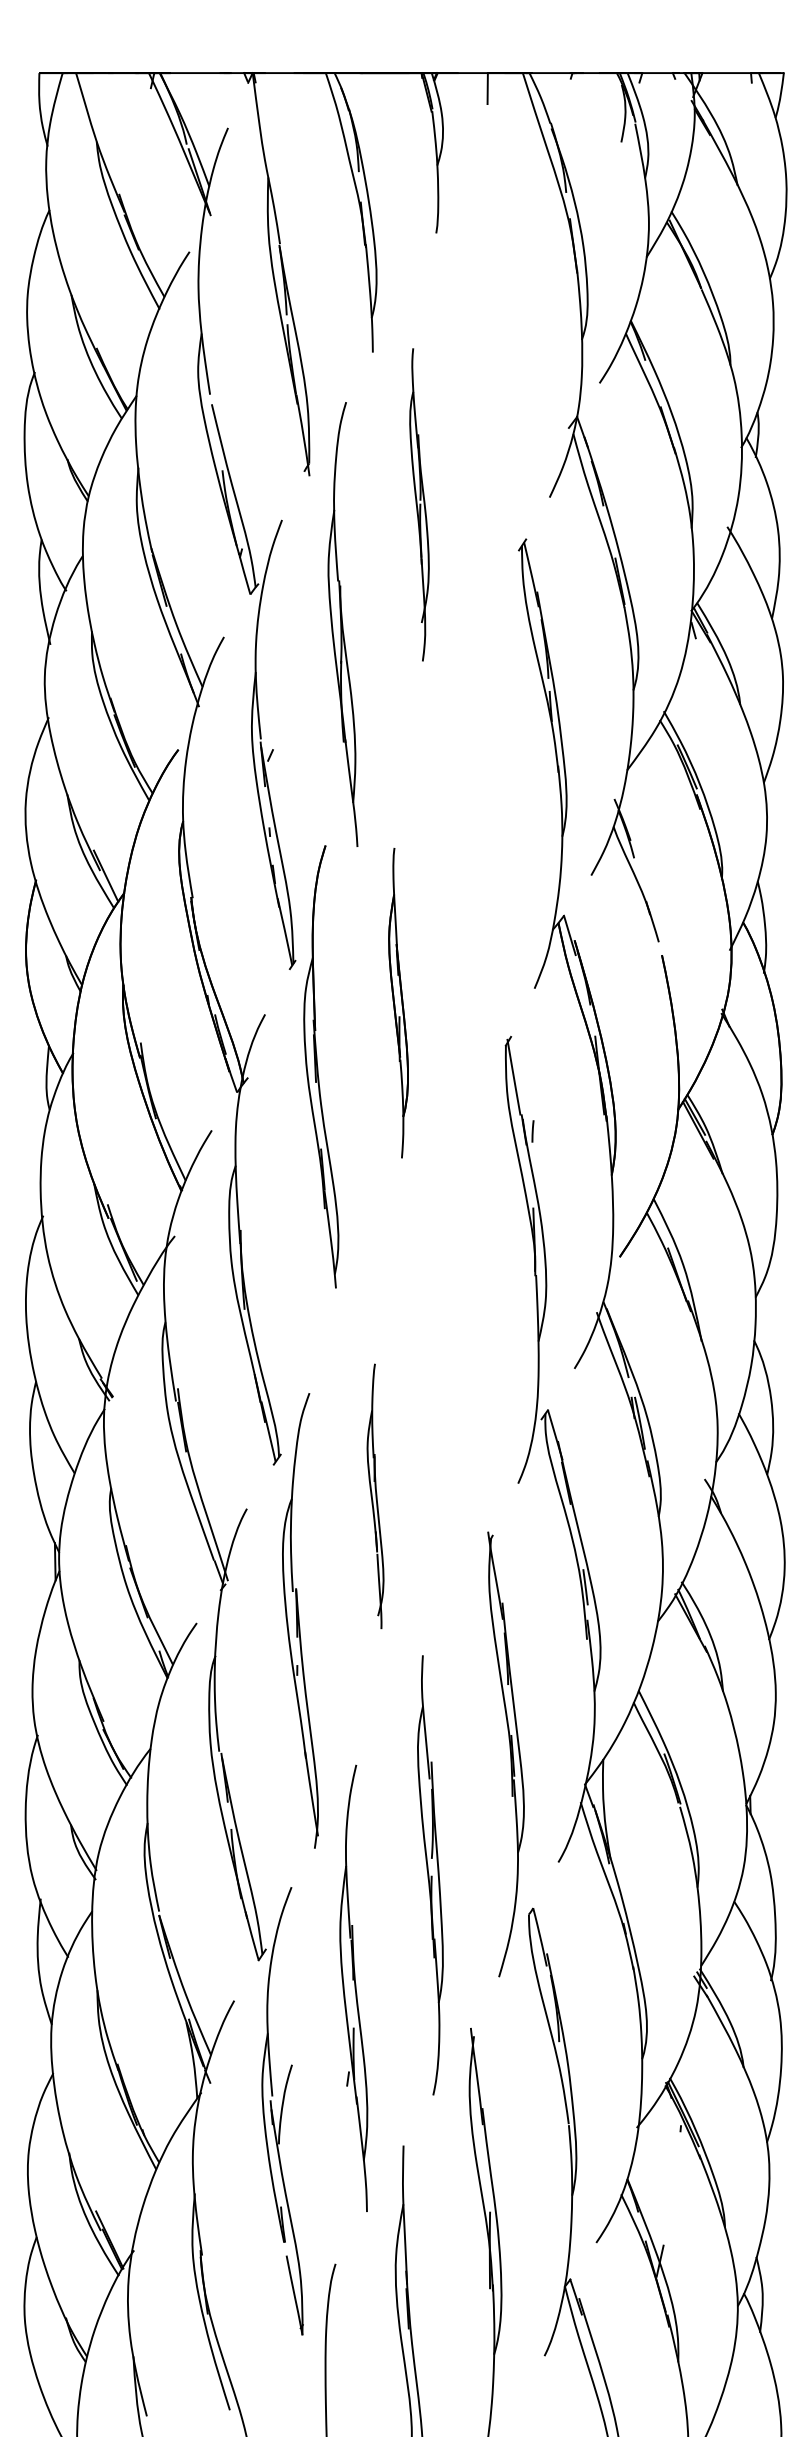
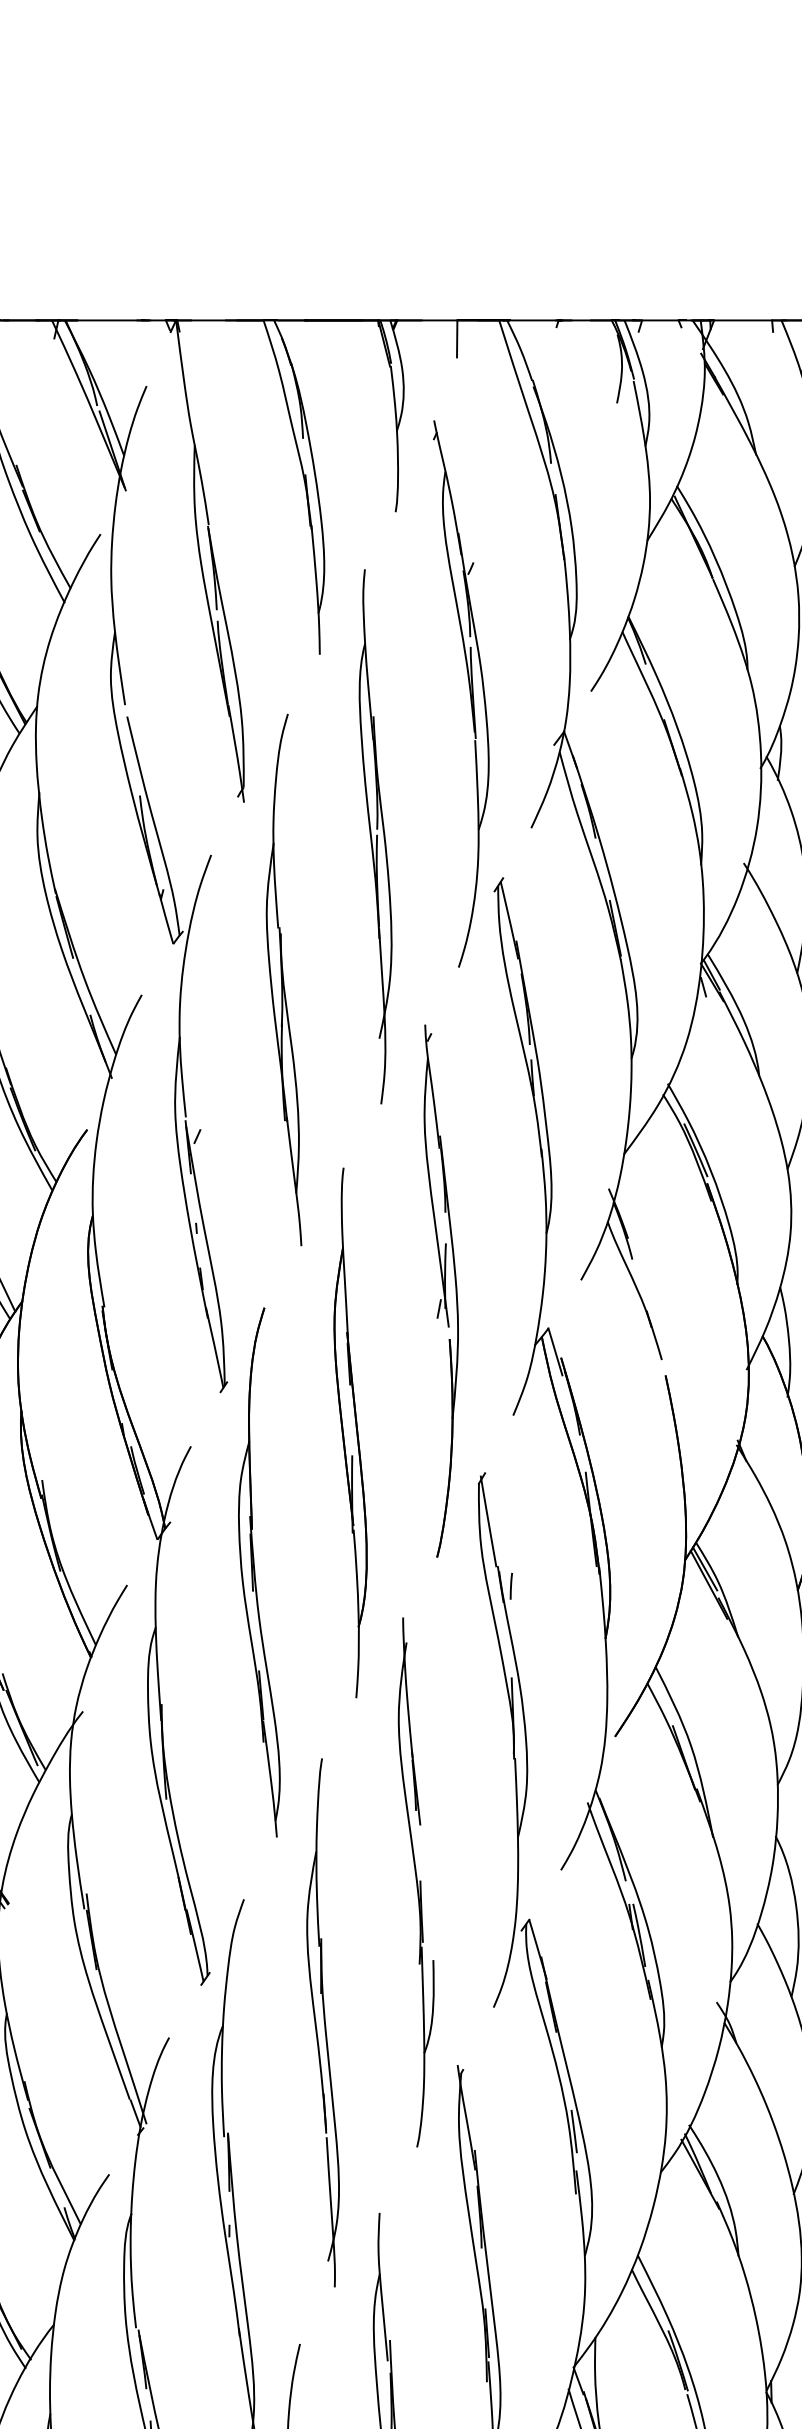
part: (497, 382) -> (468, 690), added
part: (419, 504) -> (375, 836), size x1.43
part: (474, 884) -> (441, 1290), added
part: (398, 1002) -> (350, 1432), size x1.43
part: (321, 1066) -> (259, 1572), moved
part: (453, 1378) -> (416, 1881), added
part: (375, 1496) -> (322, 2022), size x1.67

